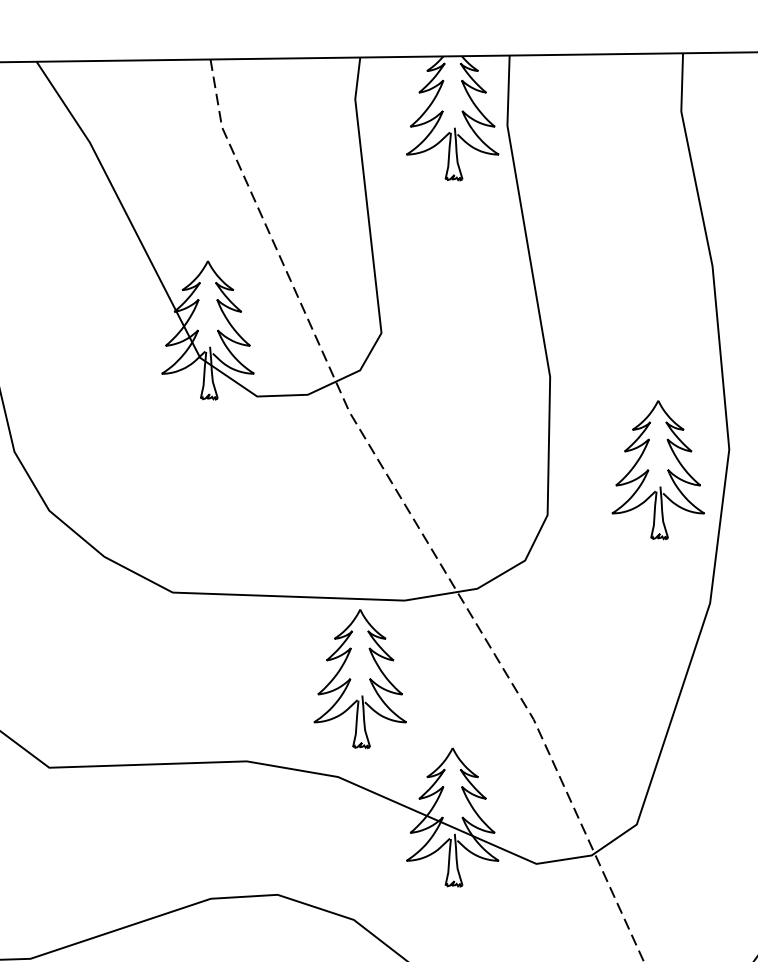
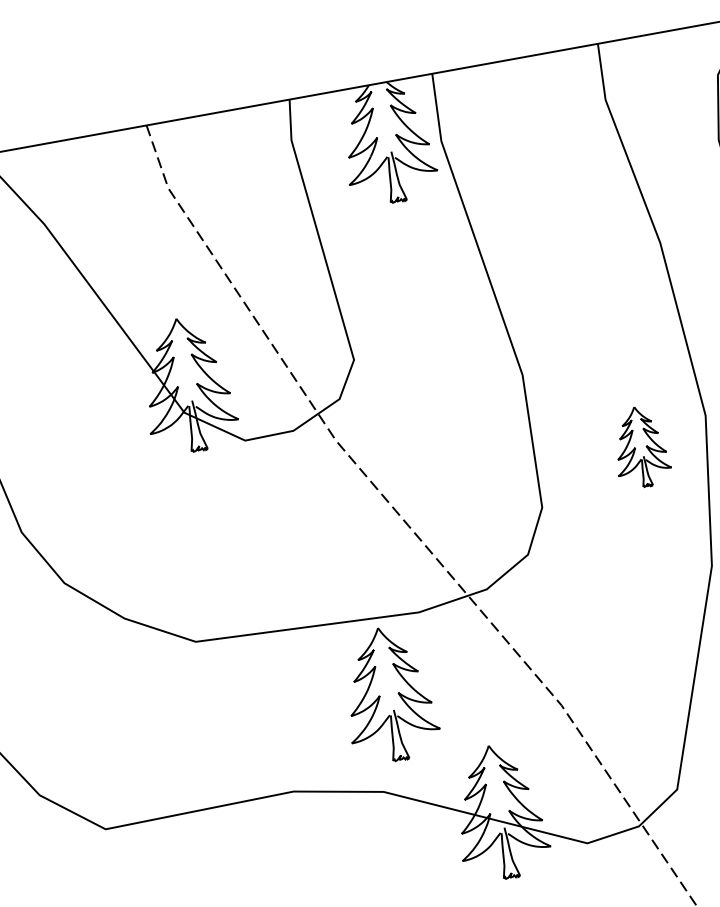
part: (657, 470) -> (640, 447), size x0.6

